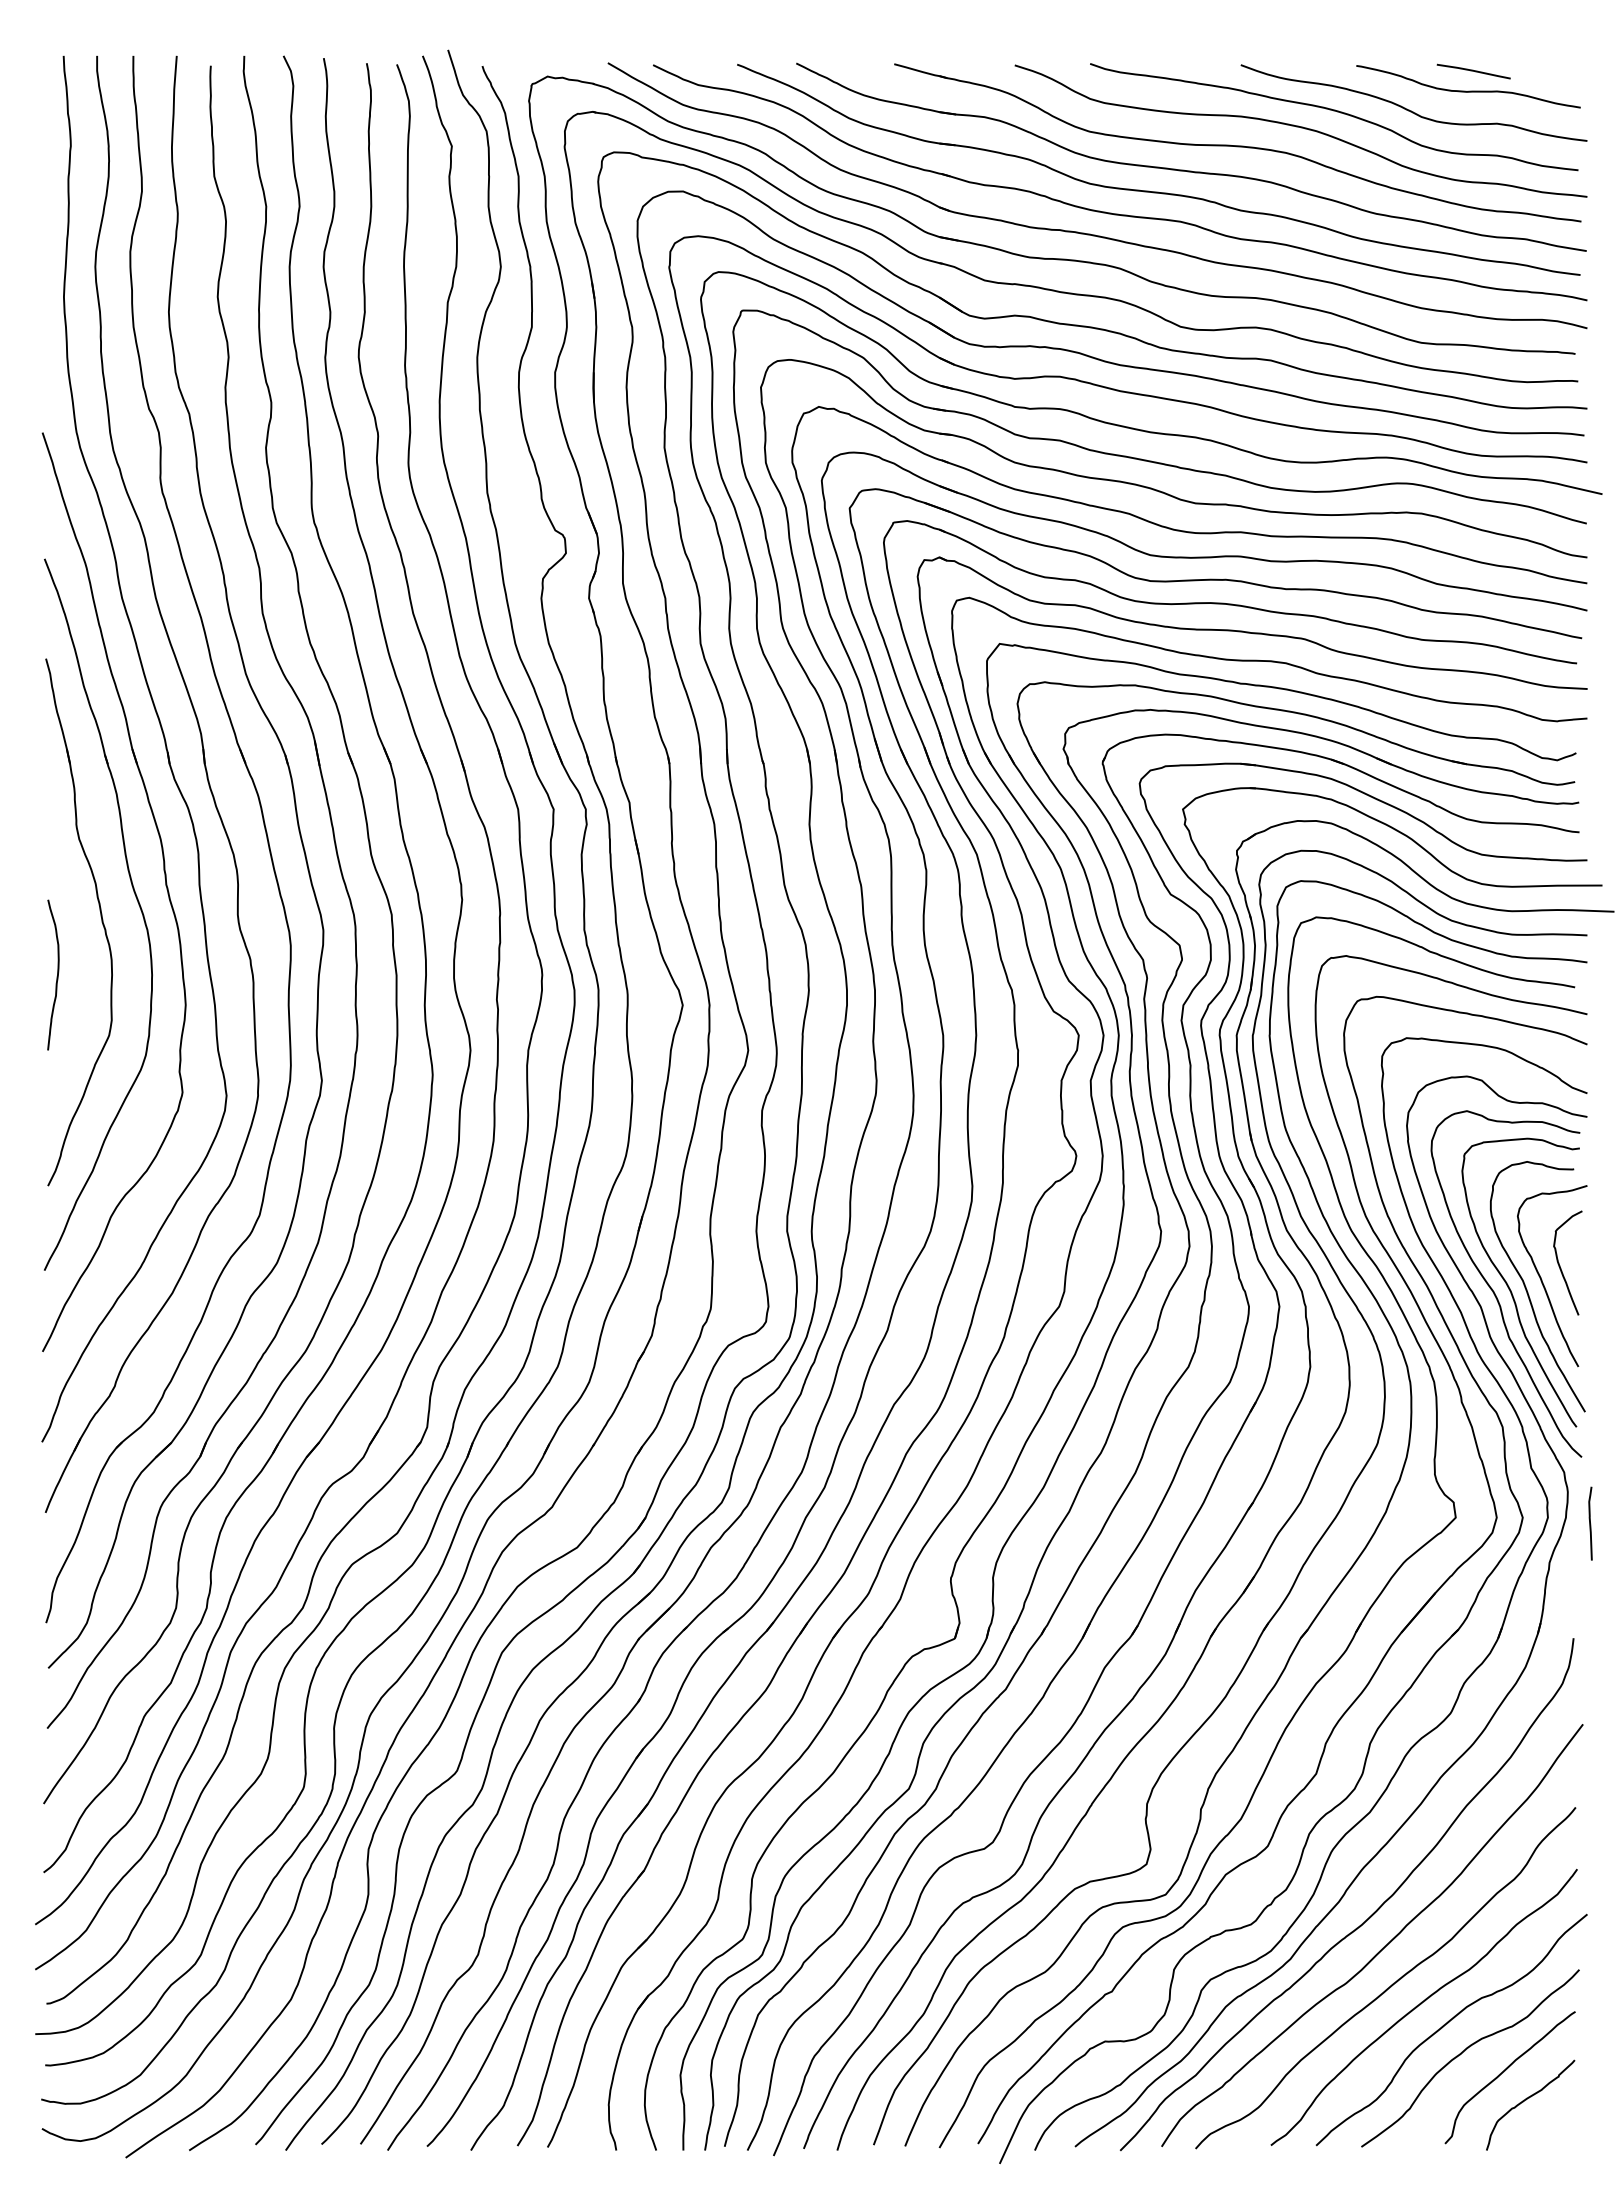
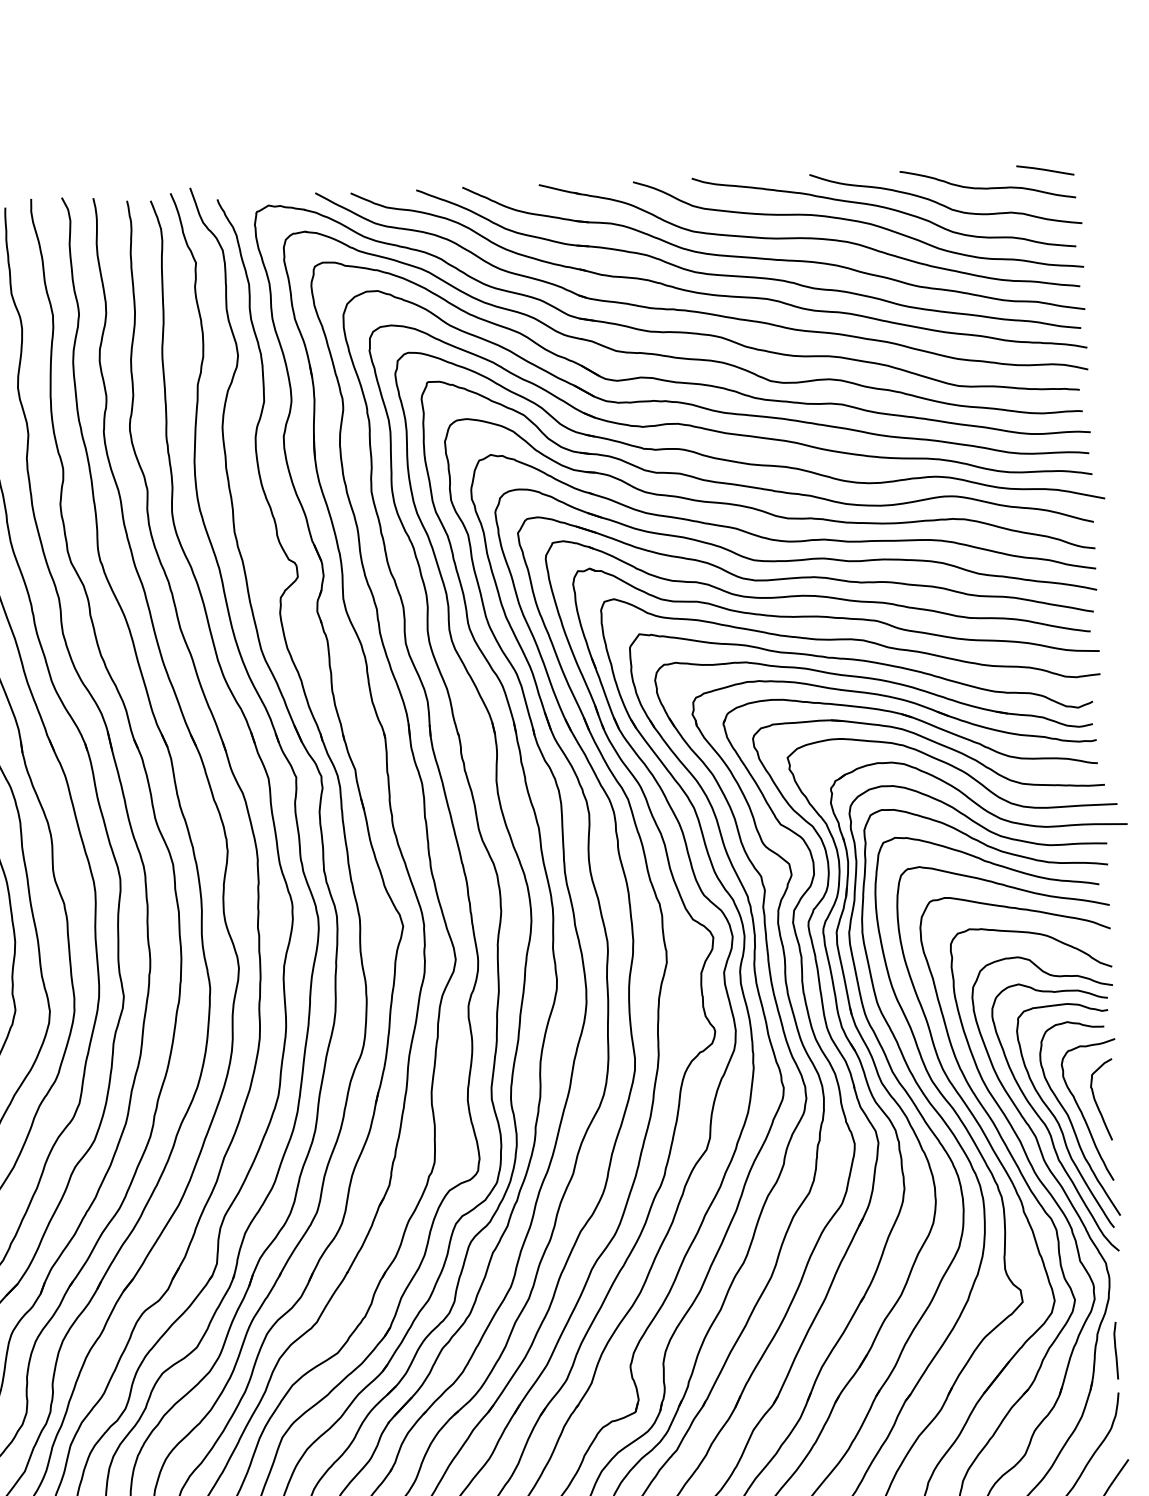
line: (1473, 71) -> (1045, 170), moved
curve: (1590, 1523) -> (1115, 1350), moved

